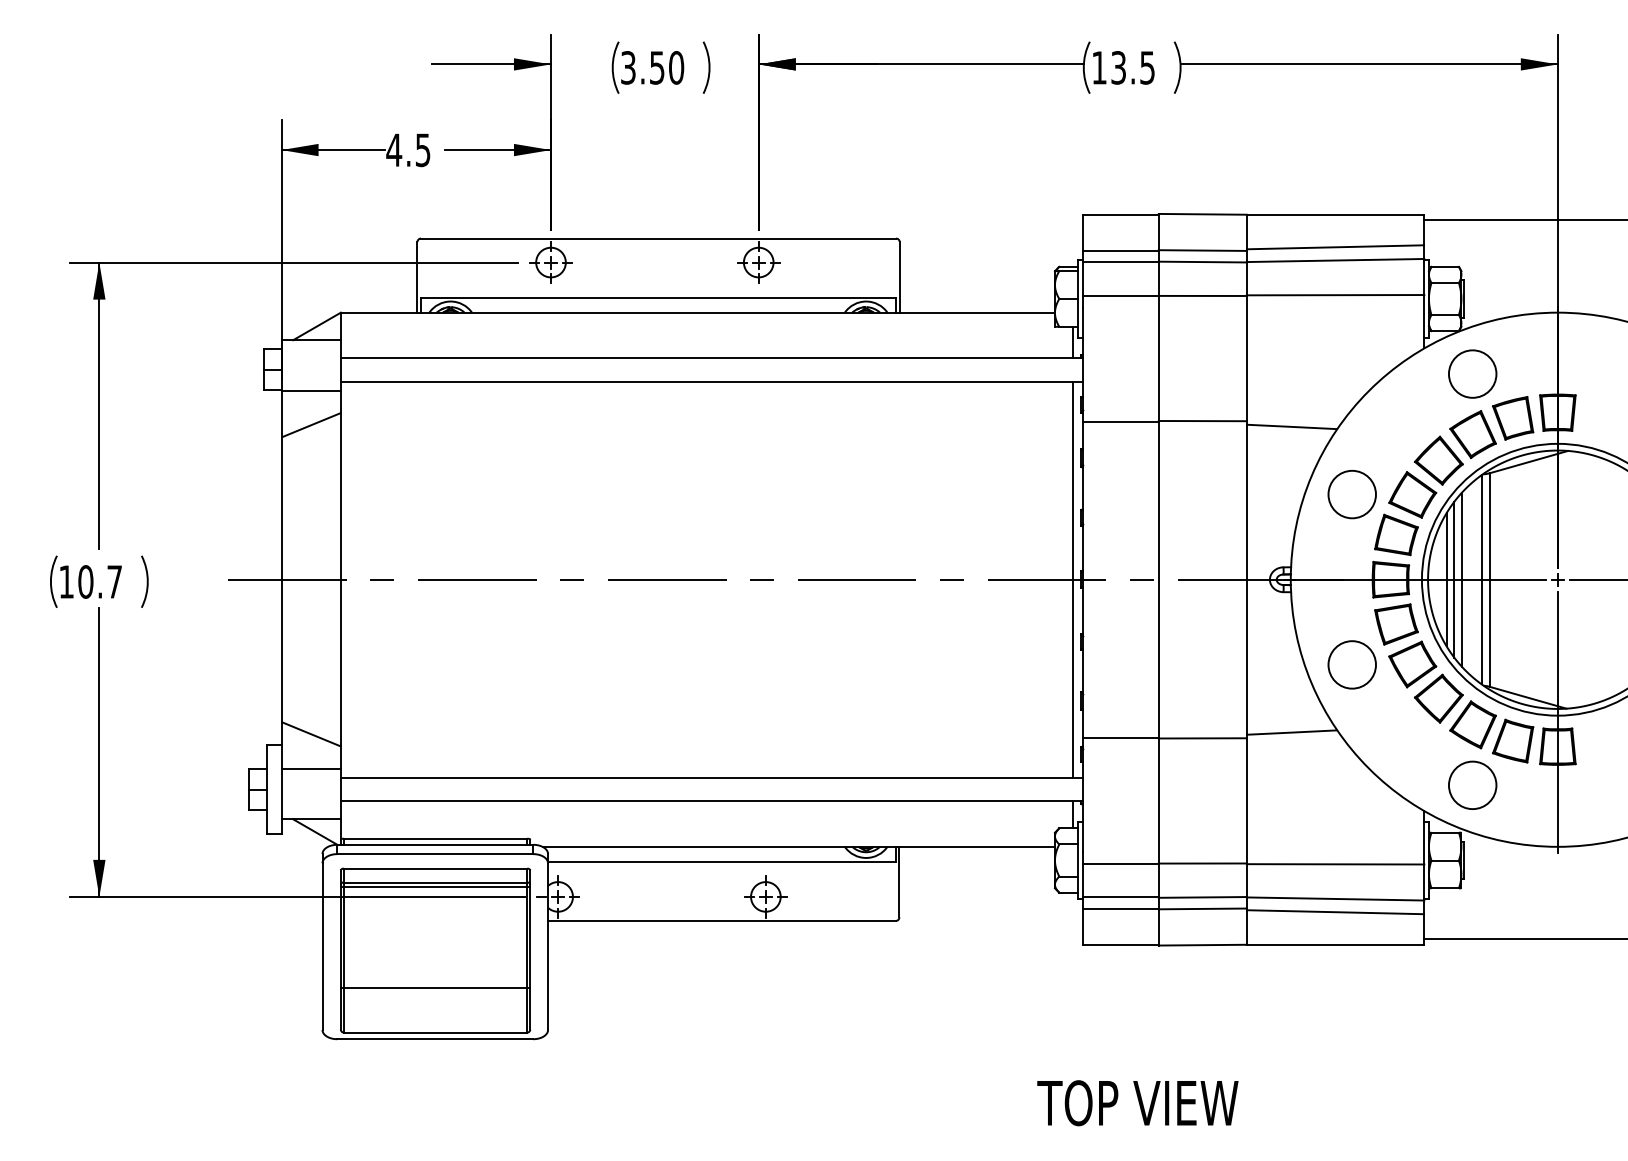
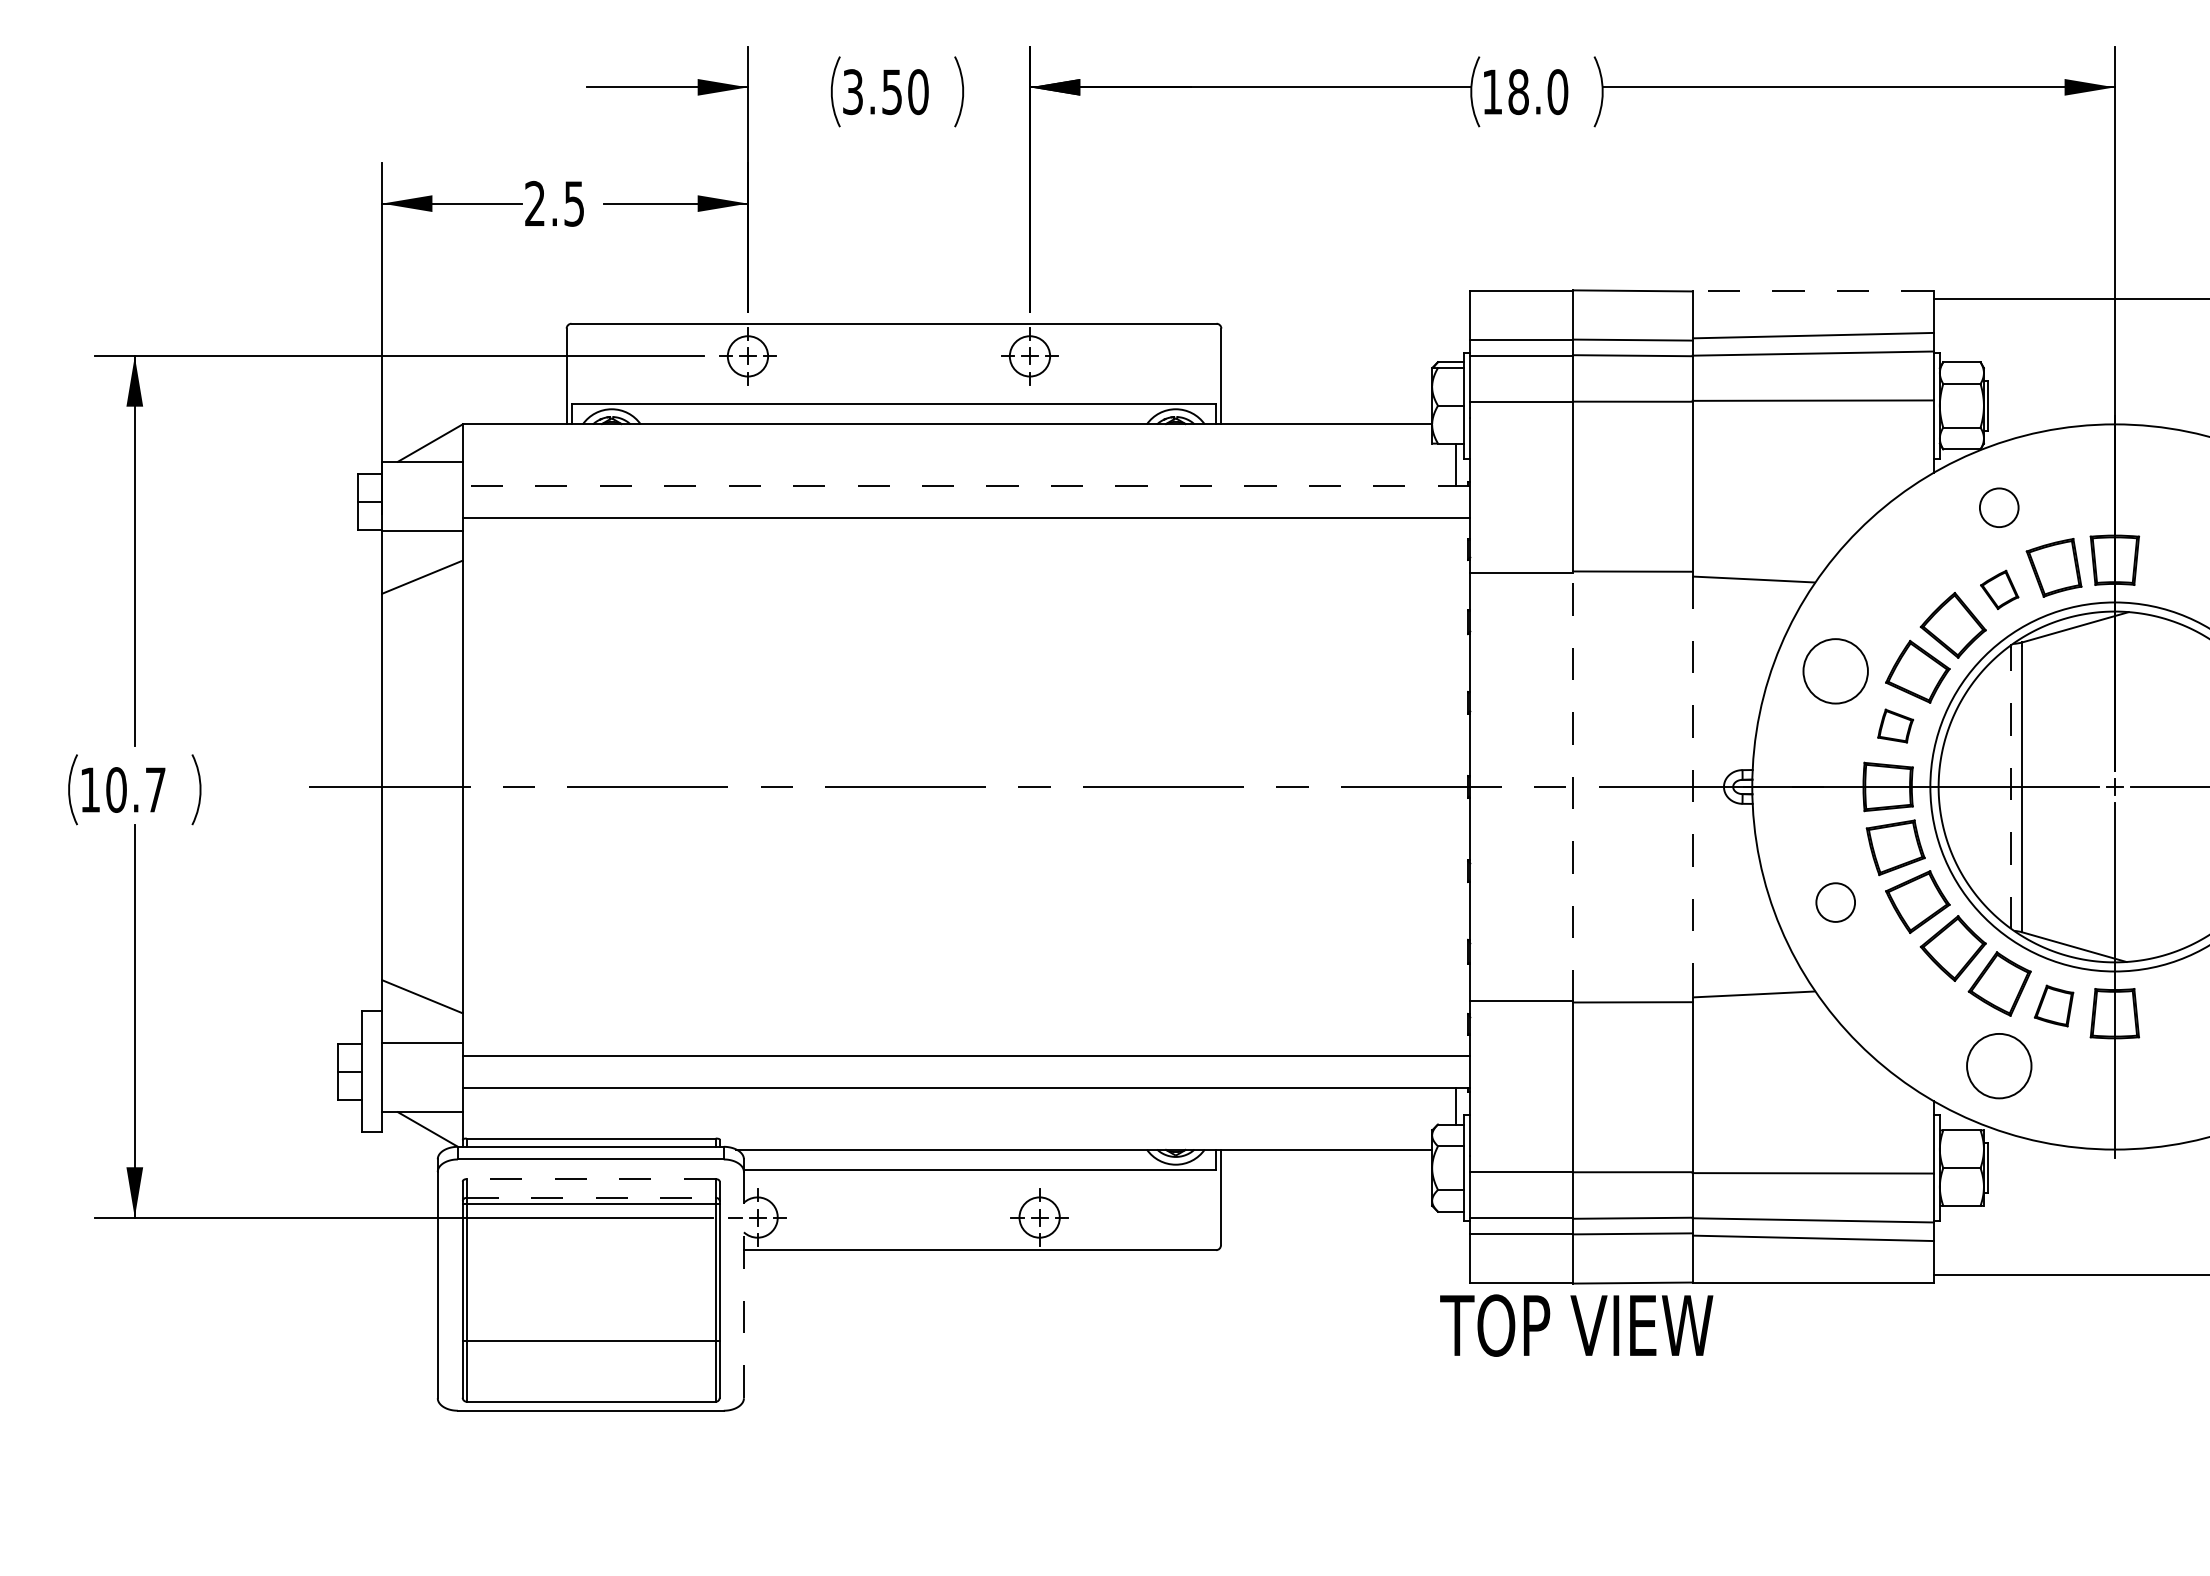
text: (1133, 68) -> (1538, 92), 13.5 -> 18.0
text: (393, 149) -> (534, 202), 4.5 -> 2.5
line: (1335, 214) -> (1812, 291), solid -> dashed
line: (711, 357) -> (966, 485), solid -> dashed
circle: (1472, 373) -> (1999, 507), size x0.6
part: (1472, 434) -> (1999, 589), size x0.6
part: (1396, 534) -> (1895, 725), size x0.6
line: (1072, 579) -> (1456, 786), removed
line: (1159, 579) -> (1573, 786), solid -> dashed
line: (1446, 579) -> (1963, 786), removed
line: (1454, 579) -> (1974, 786), removed
line: (1461, 579) -> (1984, 786), removed
line: (1246, 580) -> (1692, 787), solid -> dashed
line: (1481, 580) -> (2011, 788), solid -> dashed
circle: (1352, 664) -> (1835, 902), size x0.6
part: (1512, 740) -> (2053, 1005), size x0.7
line: (435, 868) -> (590, 1179), solid -> dashed
line: (435, 882) -> (591, 1198), solid -> dashed
line: (547, 946) -> (743, 1285), solid -> dashed
text: (1137, 1103) -> (1576, 1325), moved

